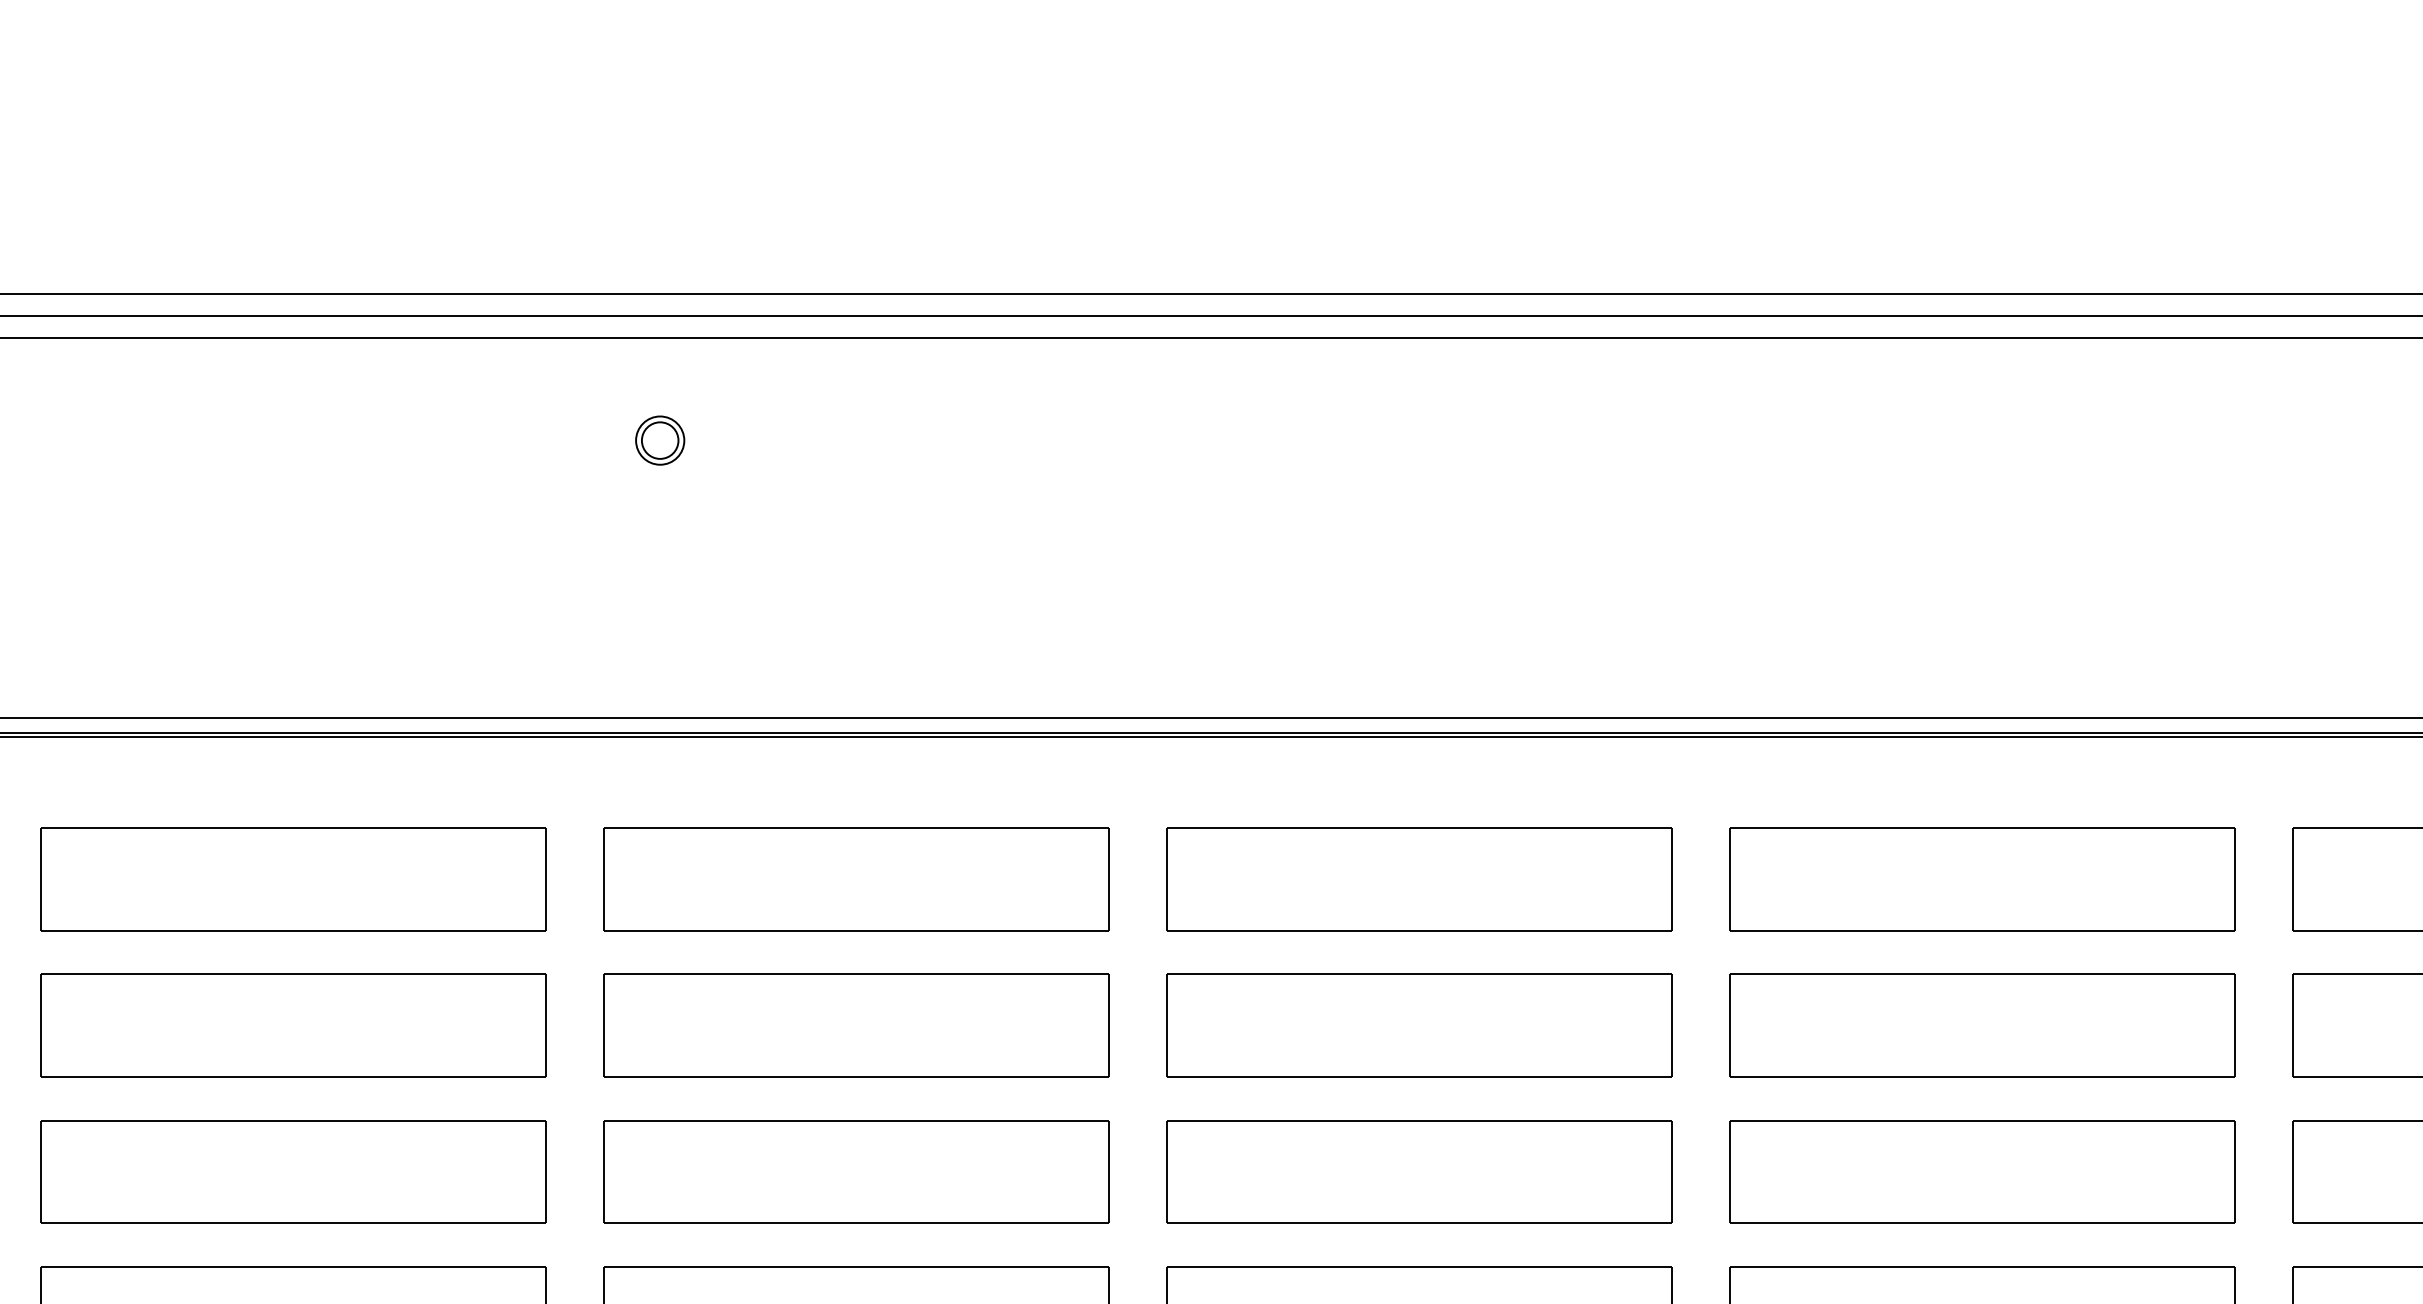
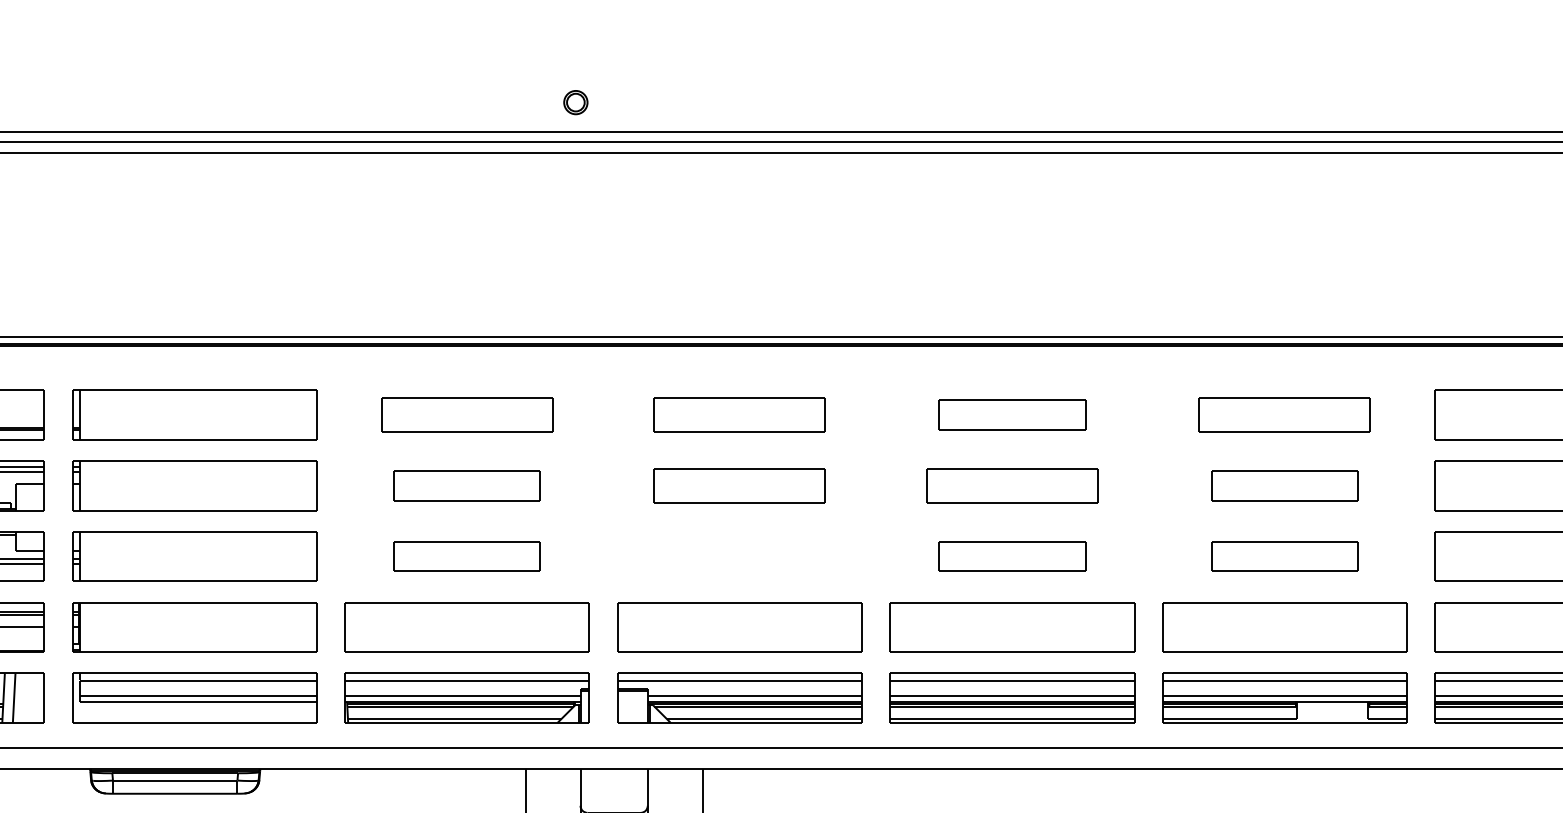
part: (659, 440) -> (575, 102), moved
part: (291, 878) -> (466, 414), size x0.7
part: (855, 878) -> (739, 414), size x0.7
part: (1419, 878) -> (1012, 414), size x0.6
part: (1981, 878) -> (1284, 414), size x0.7
part: (291, 1025) -> (466, 485), size x0.6
part: (855, 1025) -> (739, 485), size x0.7
part: (1419, 1025) -> (1012, 485), size x0.7
part: (1981, 1025) -> (1284, 485), size x0.6
part: (291, 1171) -> (466, 556), size x0.6
part: (855, 1171) -> (739, 556), removed
part: (1419, 1171) -> (1012, 556), size x0.6
part: (1981, 1171) -> (1284, 556), size x0.6

